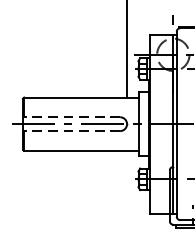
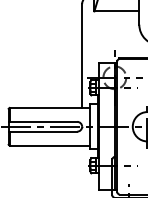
line: (70, 116) -> (42, 121), dashed -> solid
line: (70, 130) -> (42, 131), dashed -> solid

